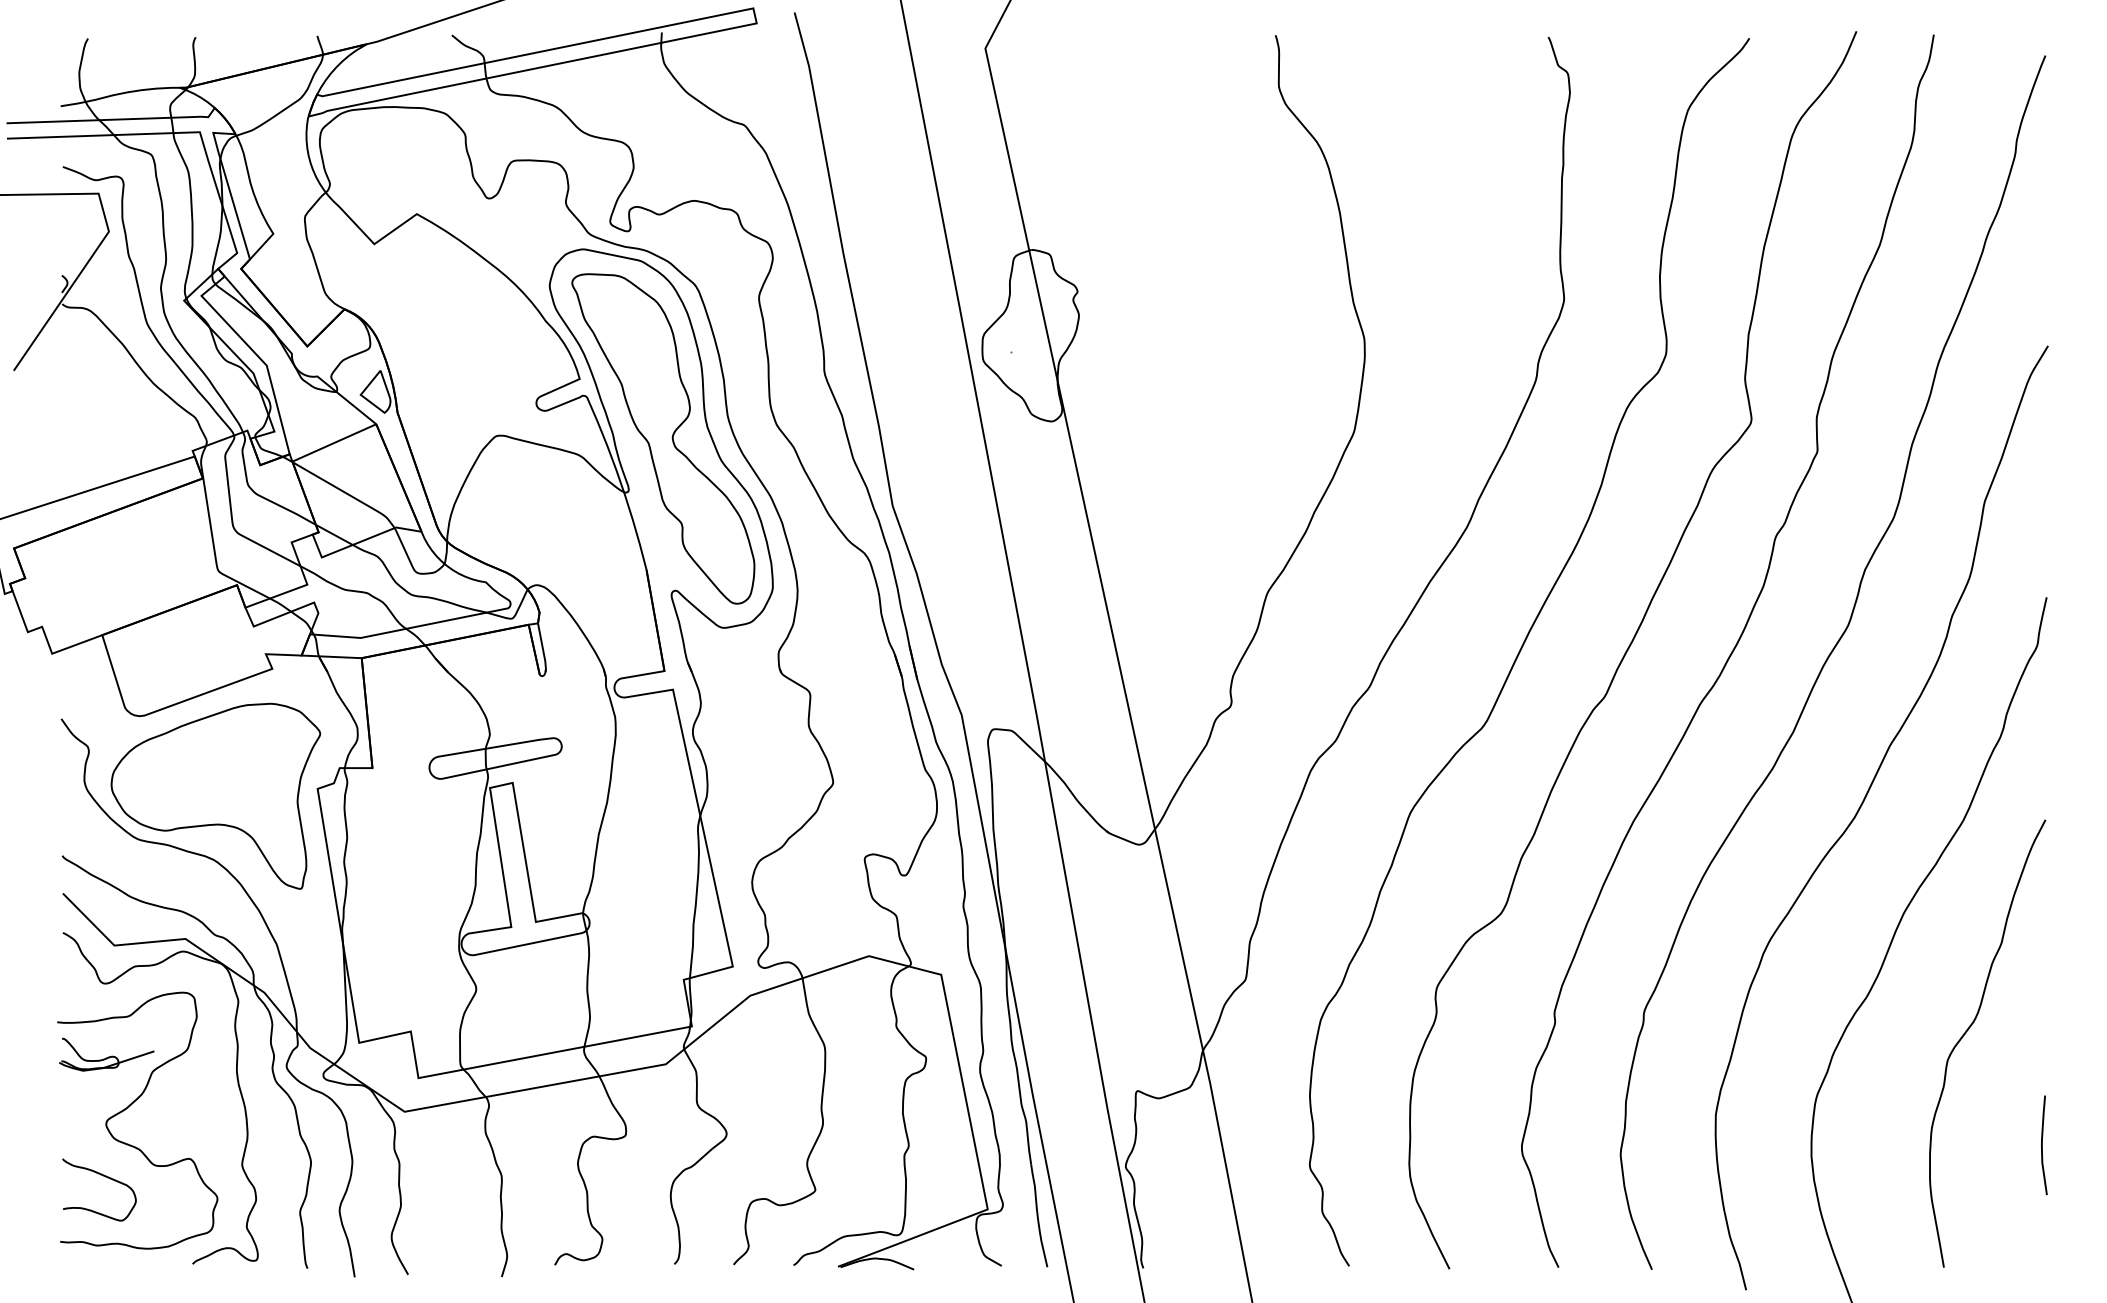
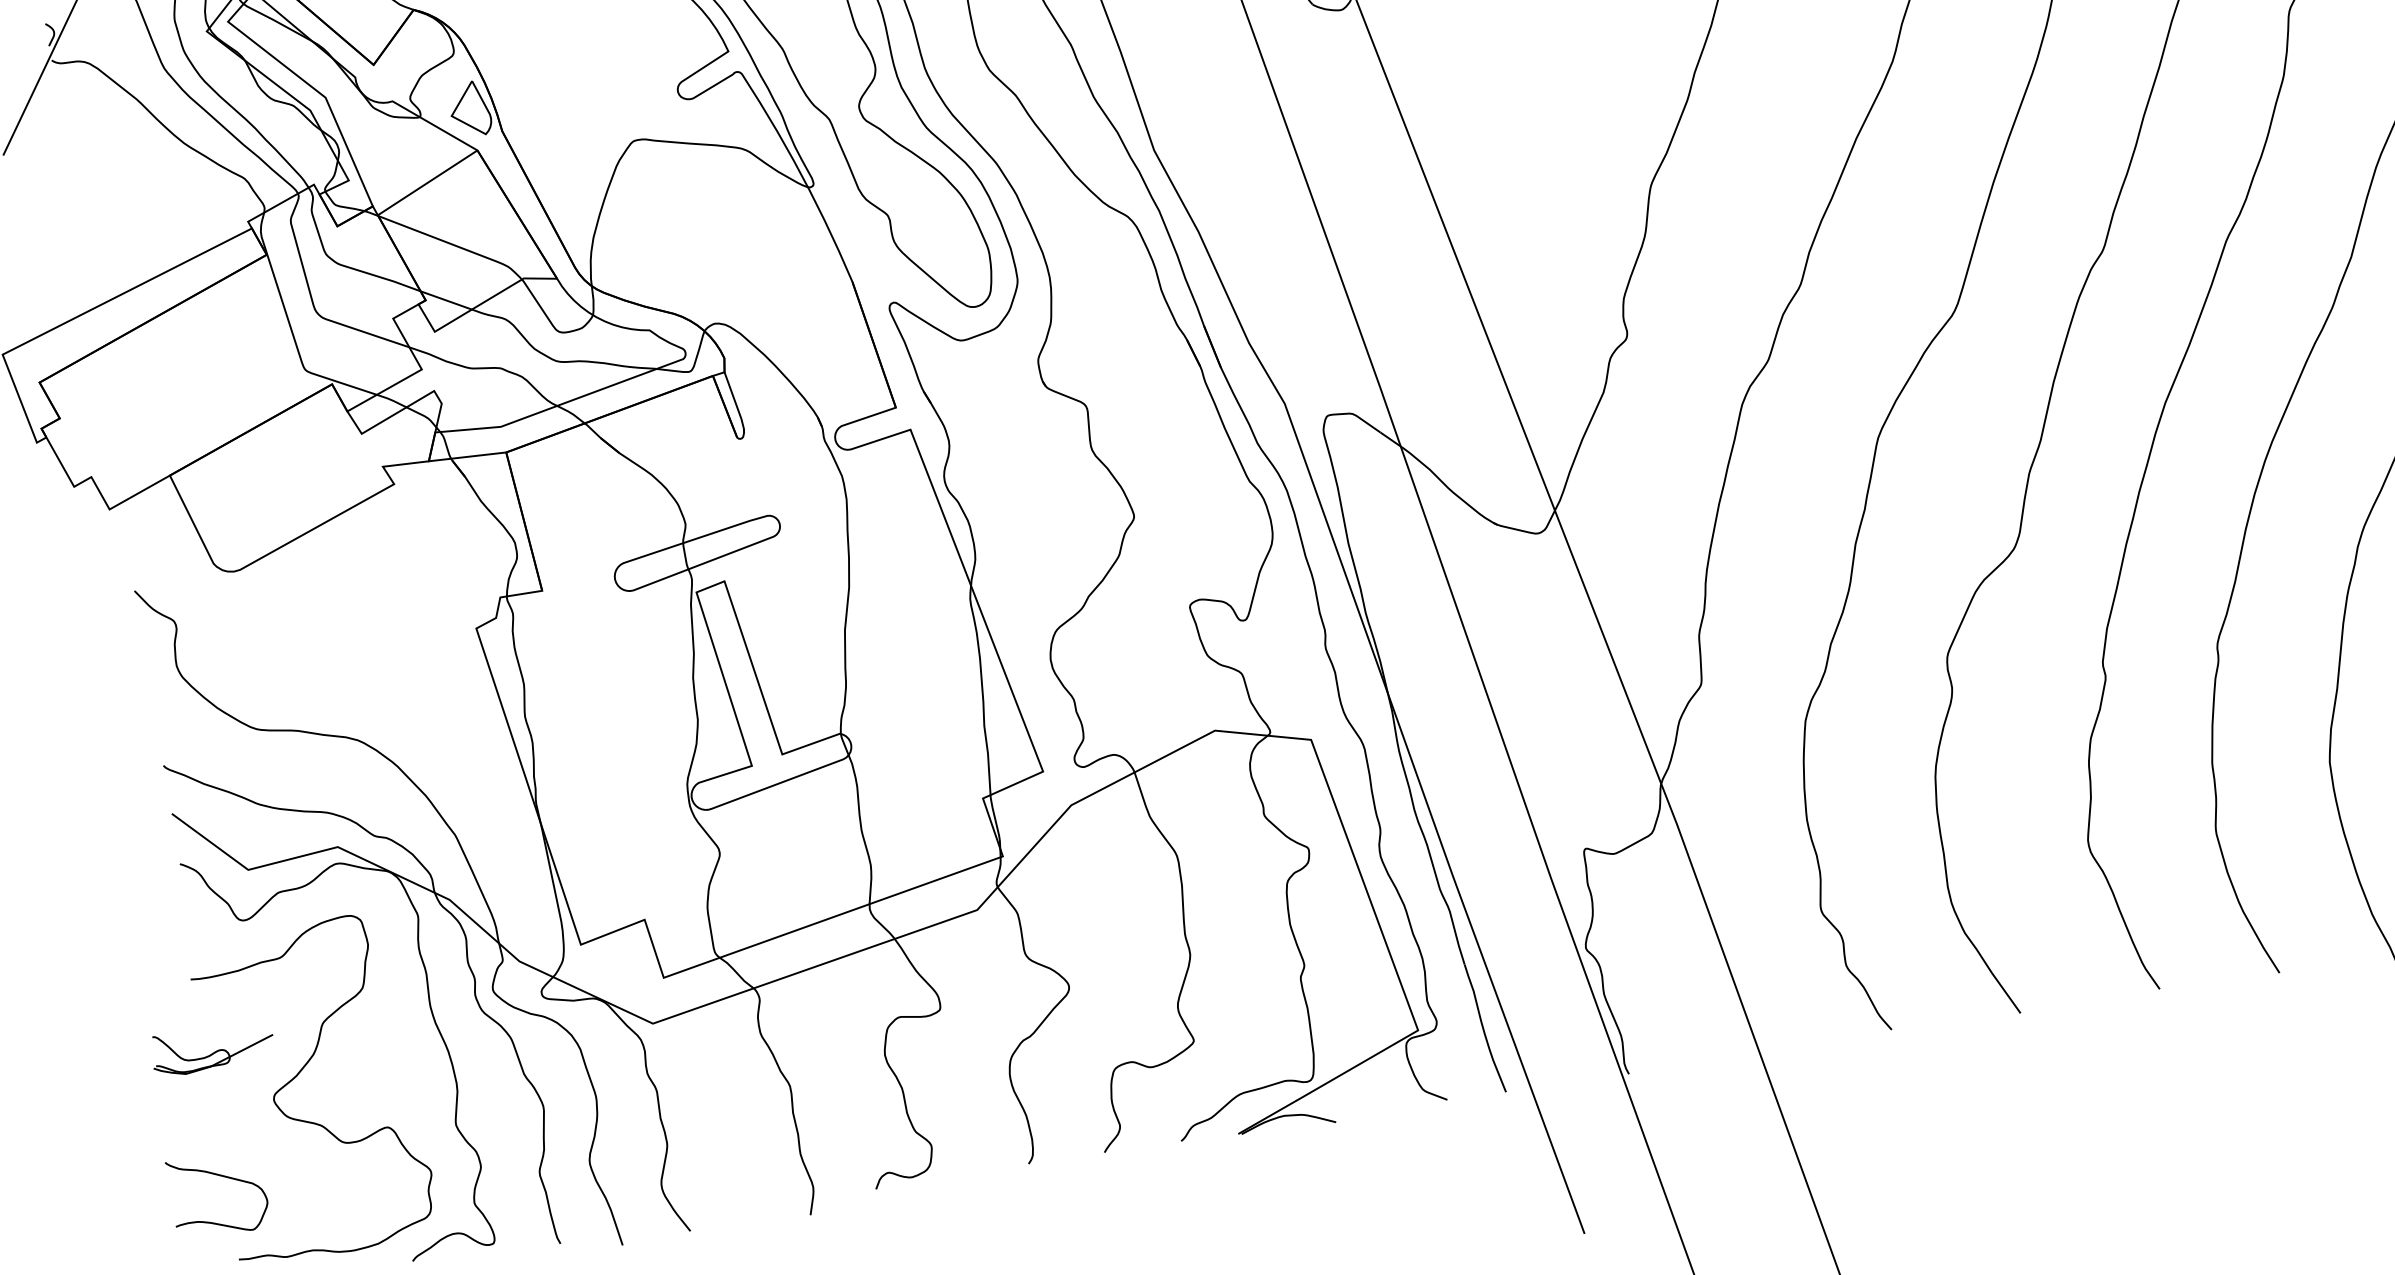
part: (215, 795) -> (347, 657), removed
part: (106, 1054) -> (212, 1048), moved
curve: (105, 1177) -> (223, 1177), moved

